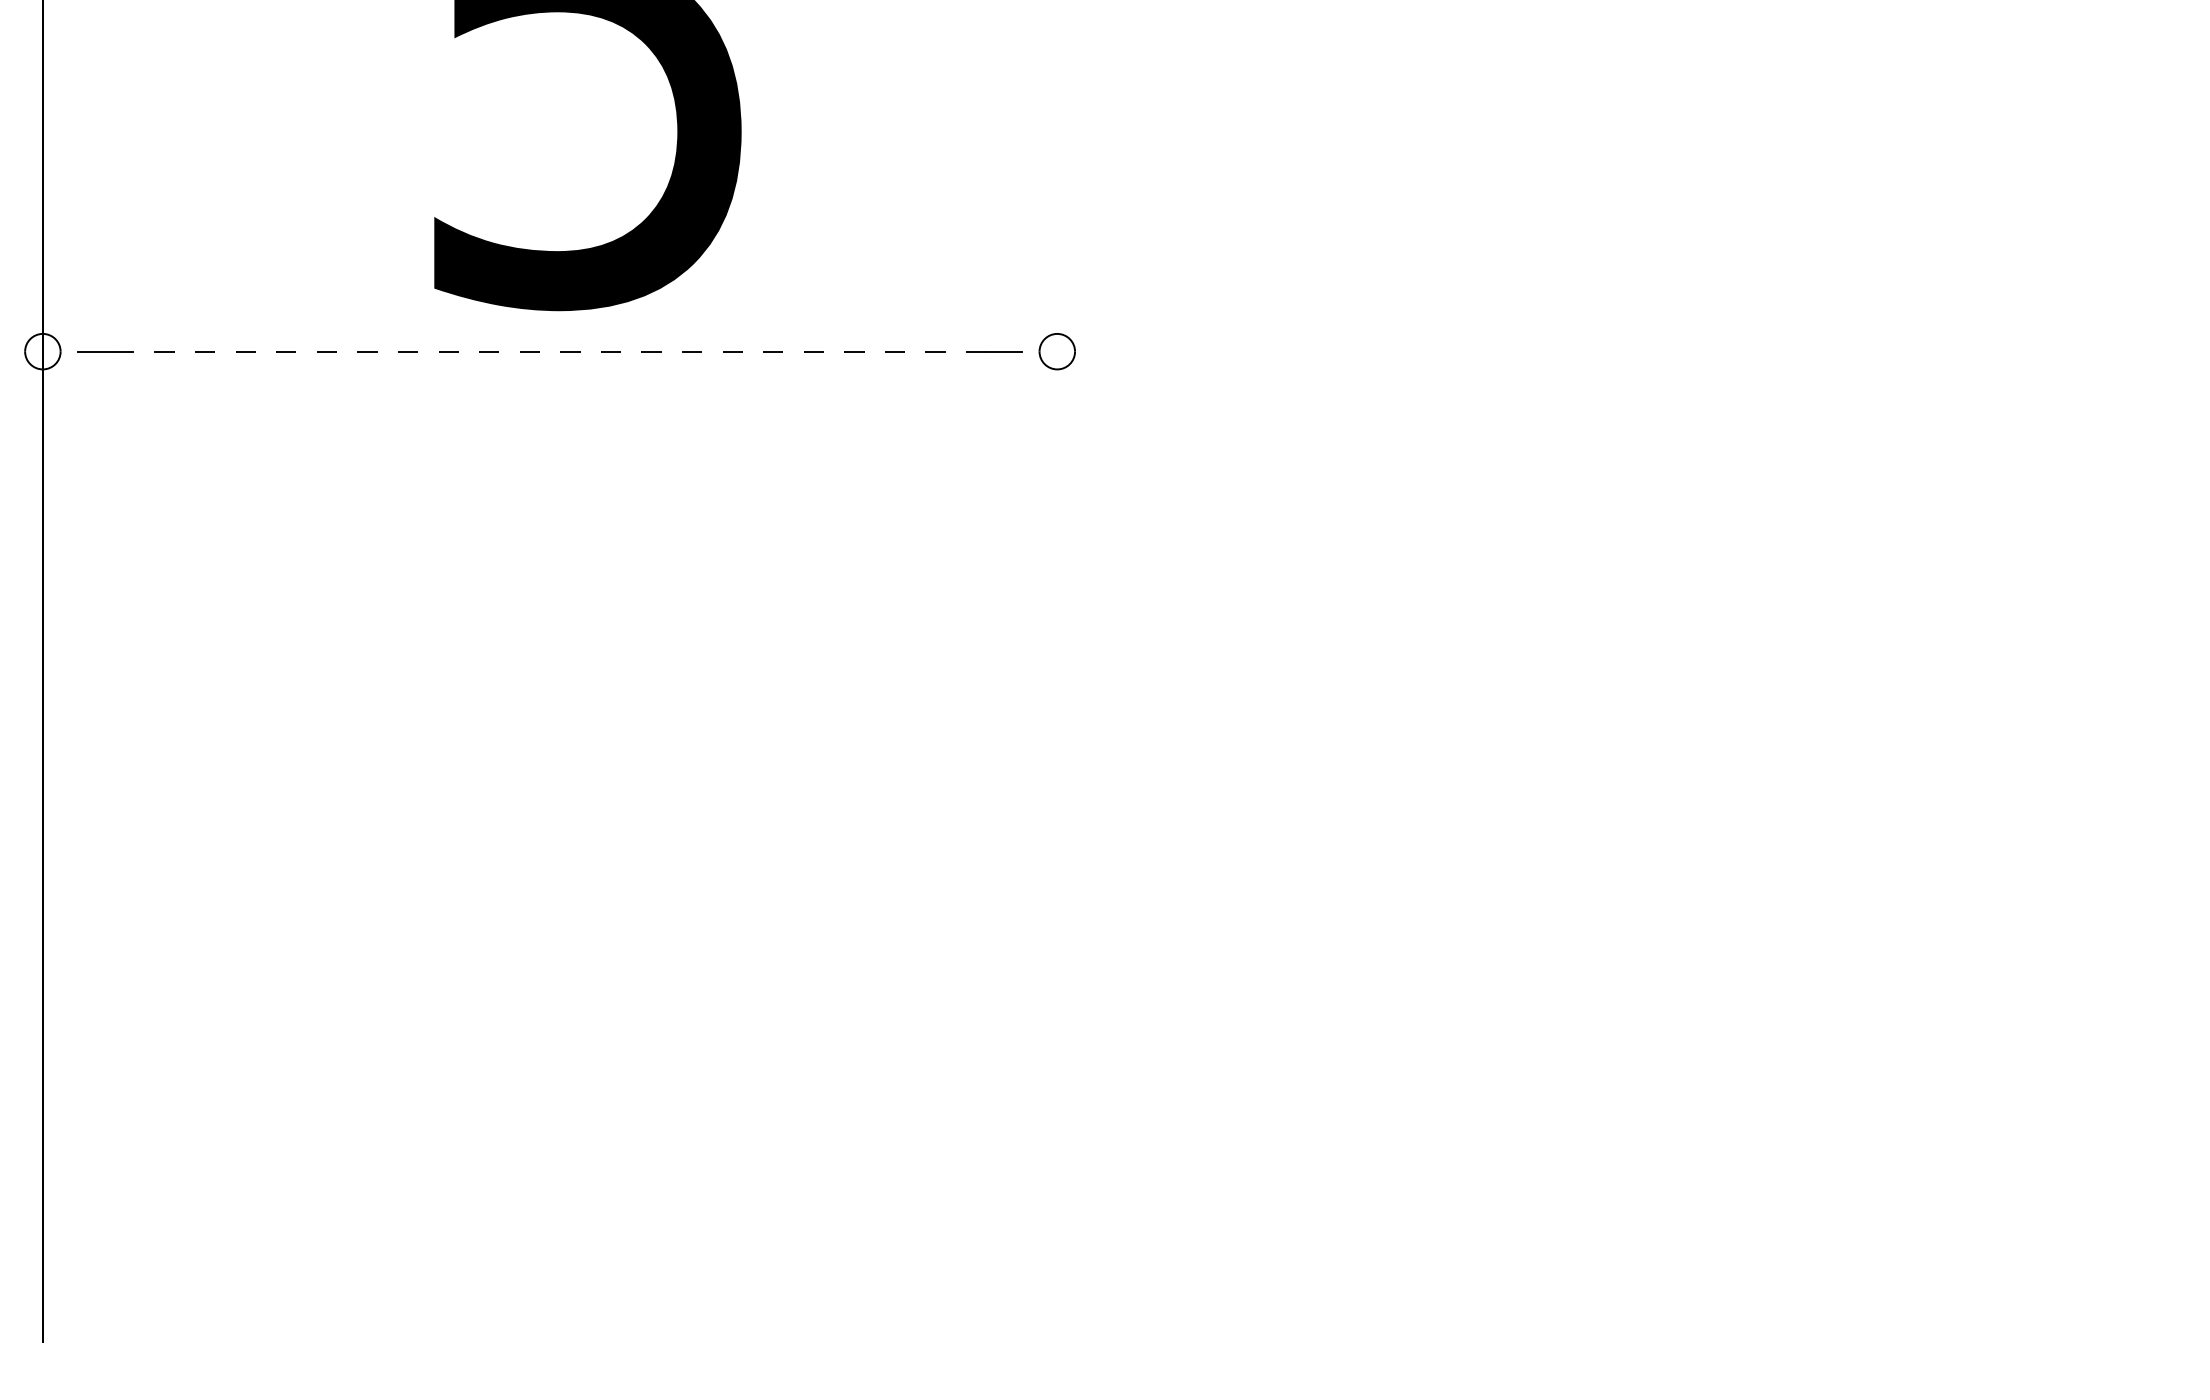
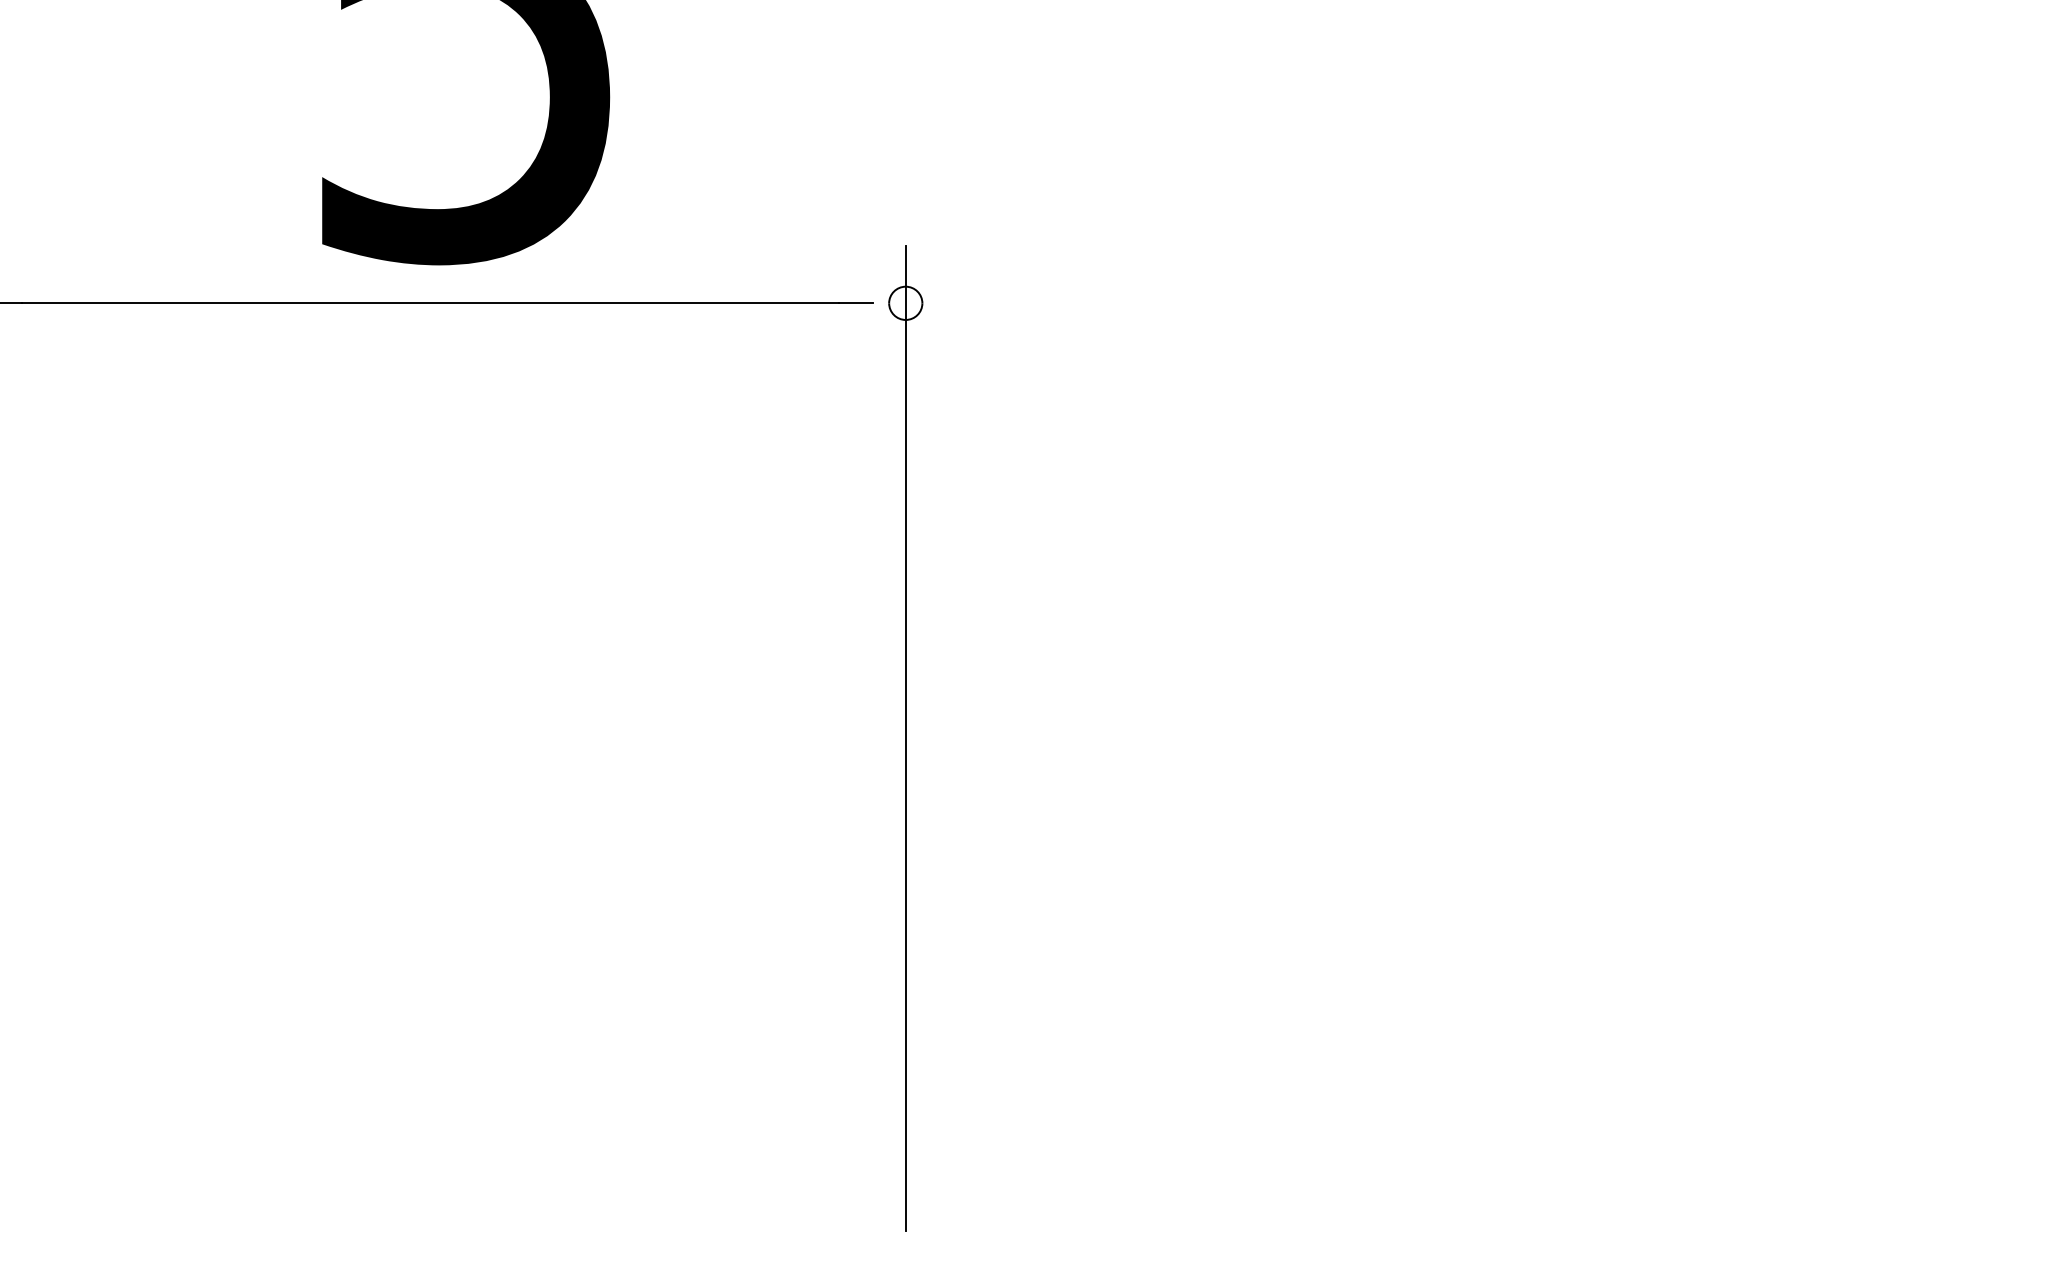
line: (550, 351) -> (431, 303), dashed -> solid
line: (1057, 816) -> (905, 738), added

